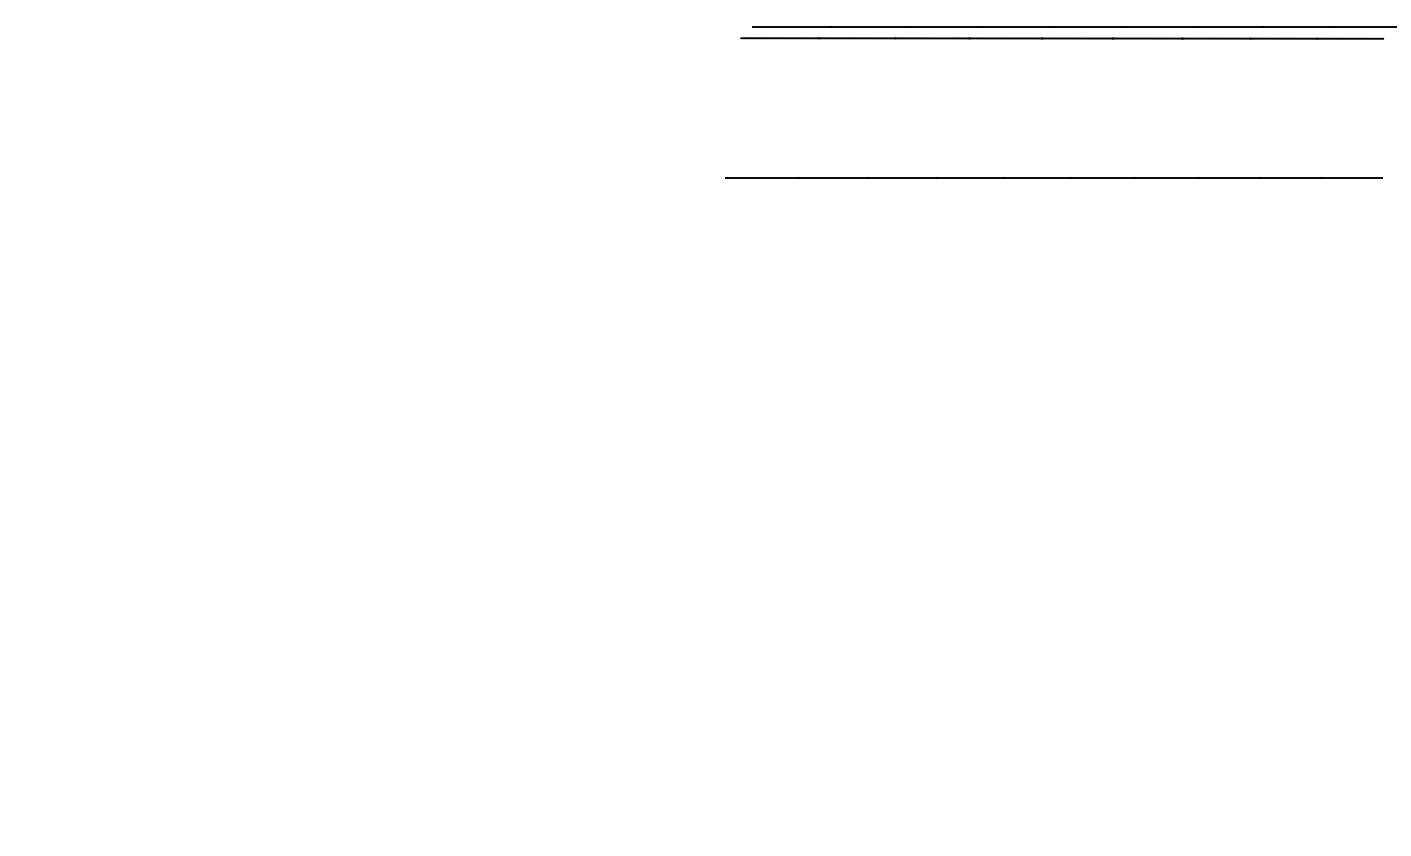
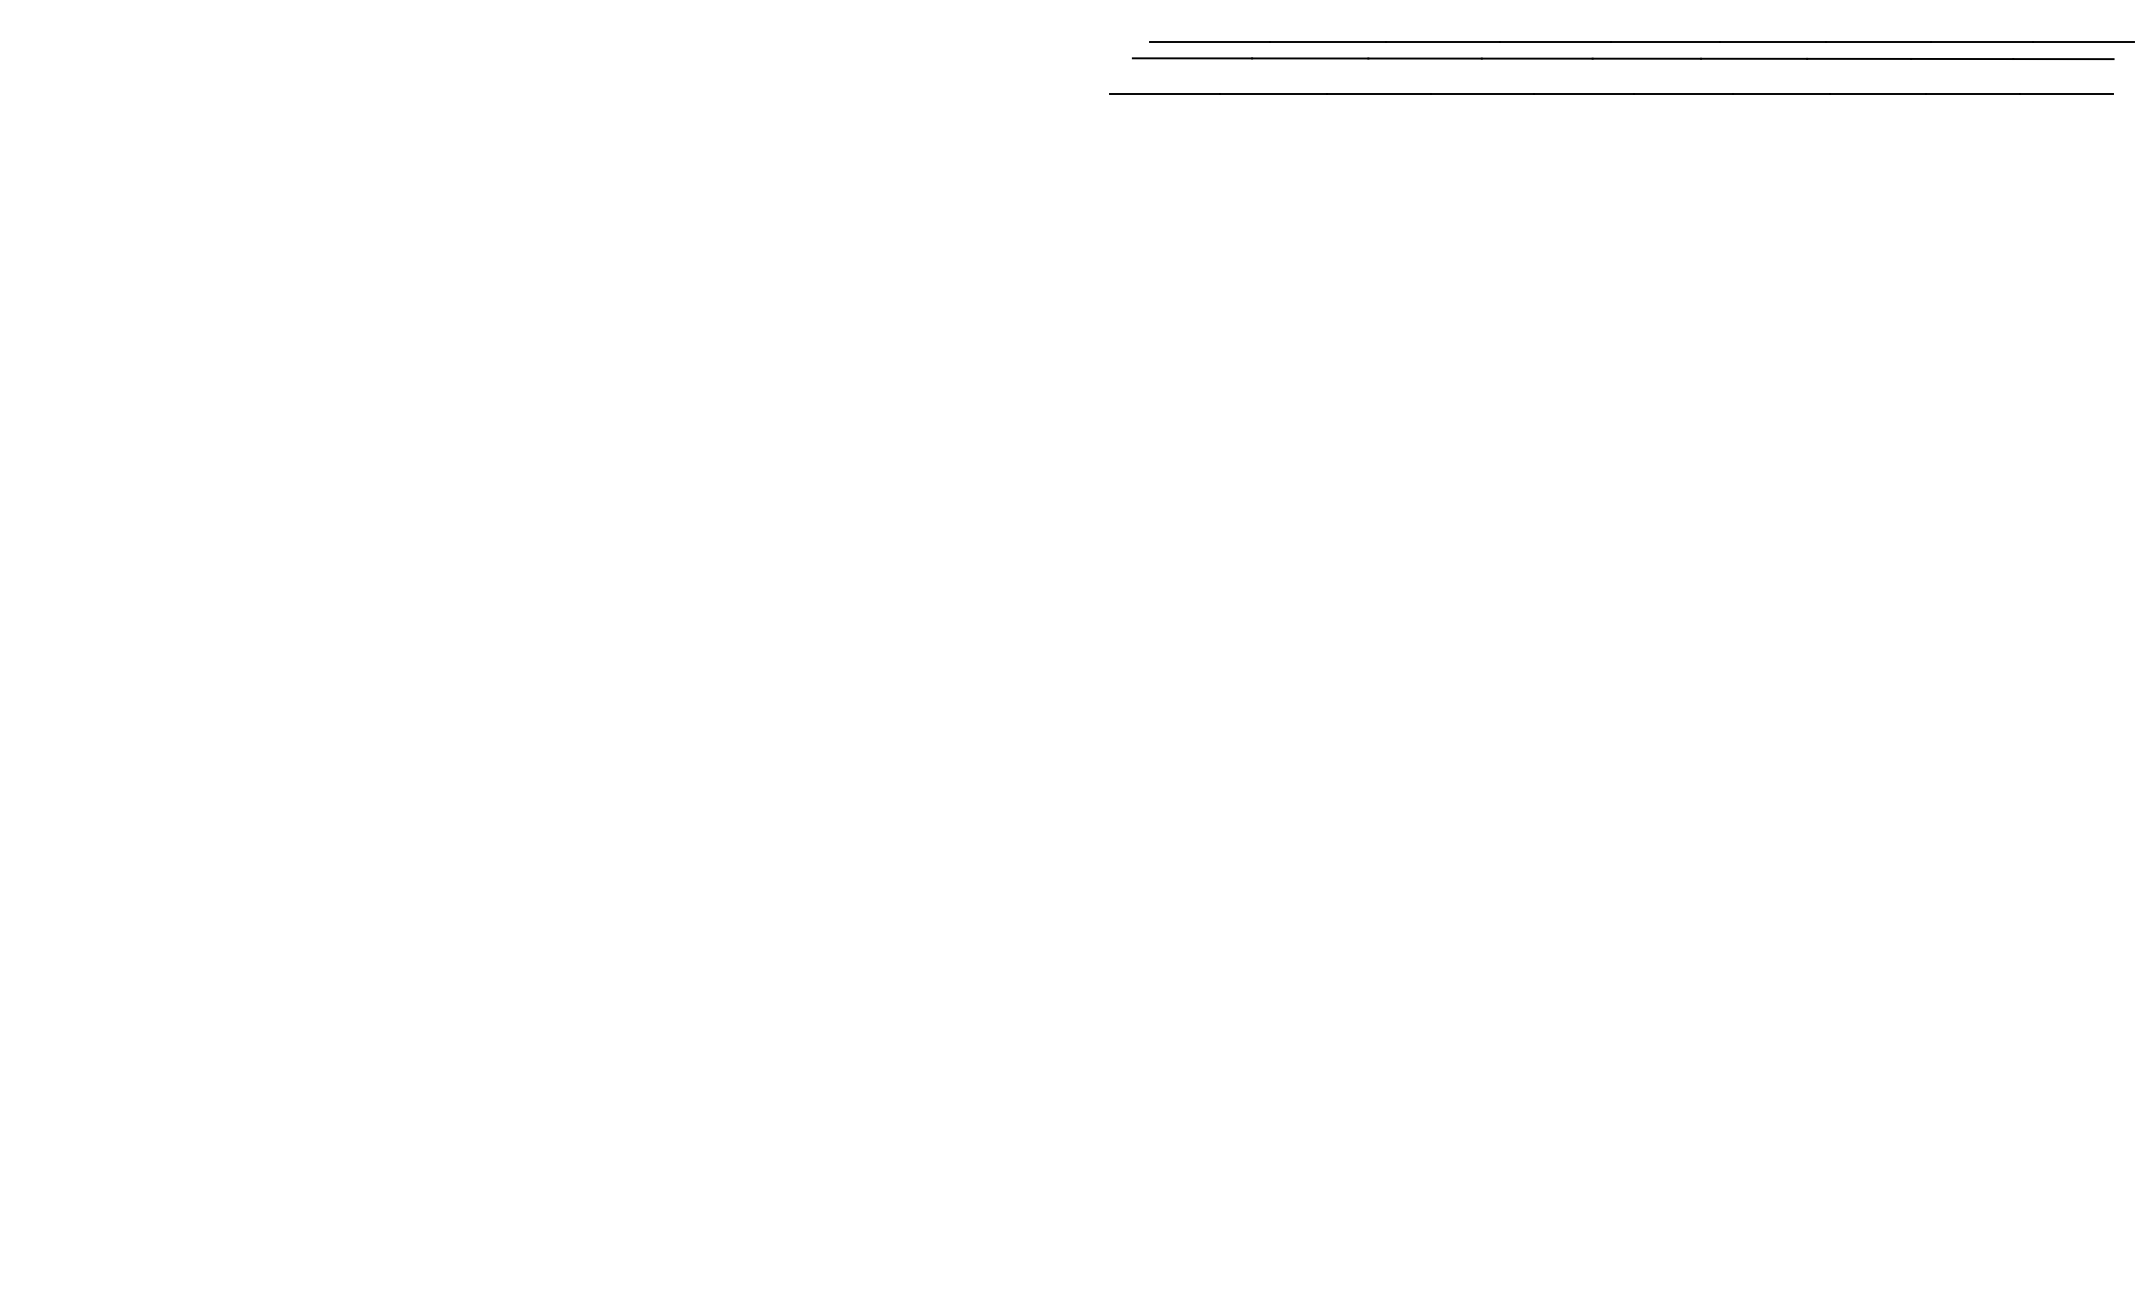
line: (1053, 177) -> (1609, 92), moved

